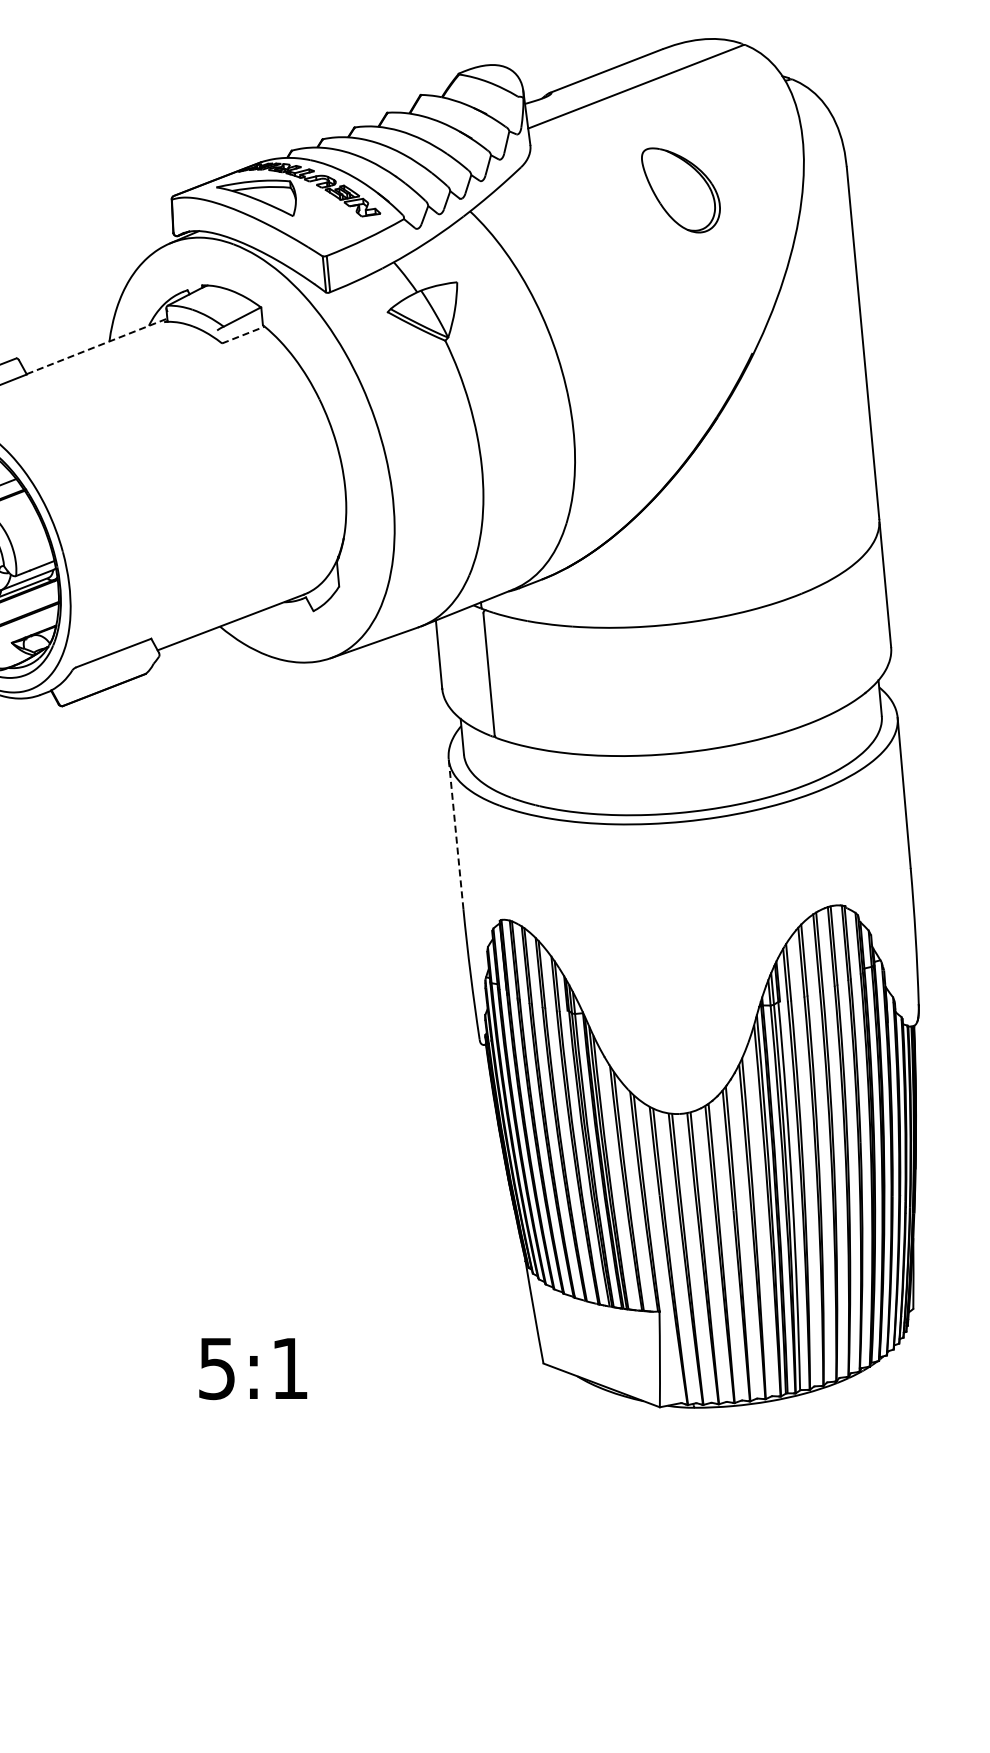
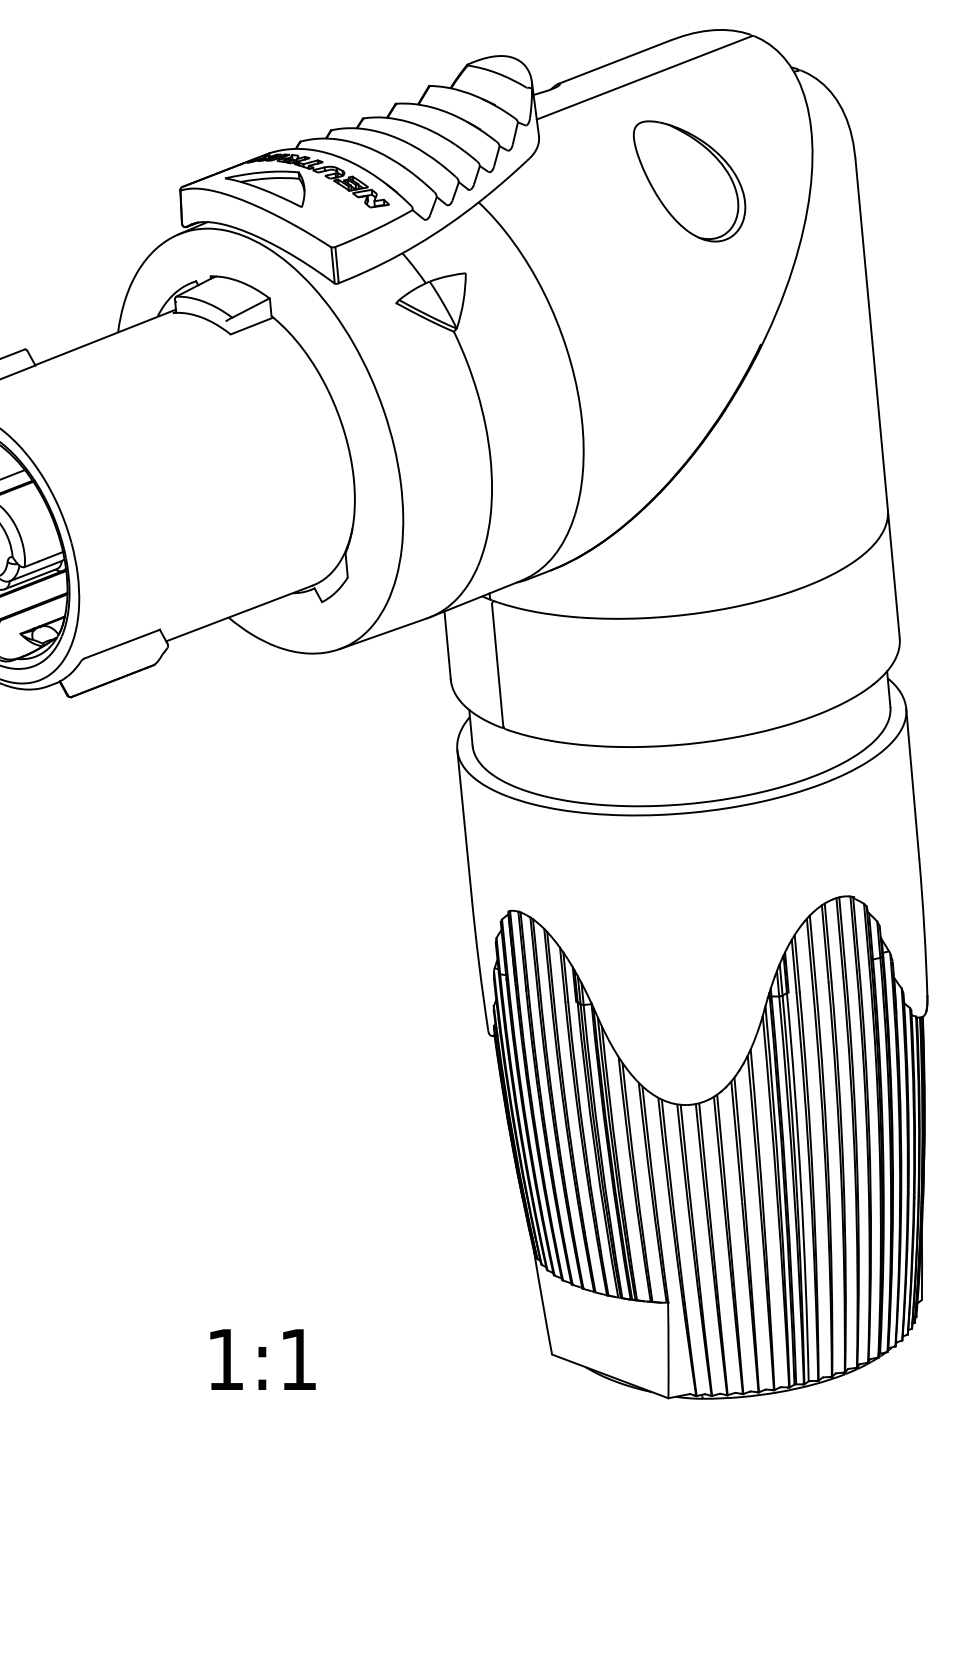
part: (680, 190) -> (689, 181), size x1.43
line: (243, 335) -> (252, 326), dashed -> solid
line: (97, 346) -> (106, 337), dashed -> solid
line: (456, 833) -> (465, 824), dashed -> solid
text: (216, 1369) -> (225, 1360), 5:1 -> 1:1

